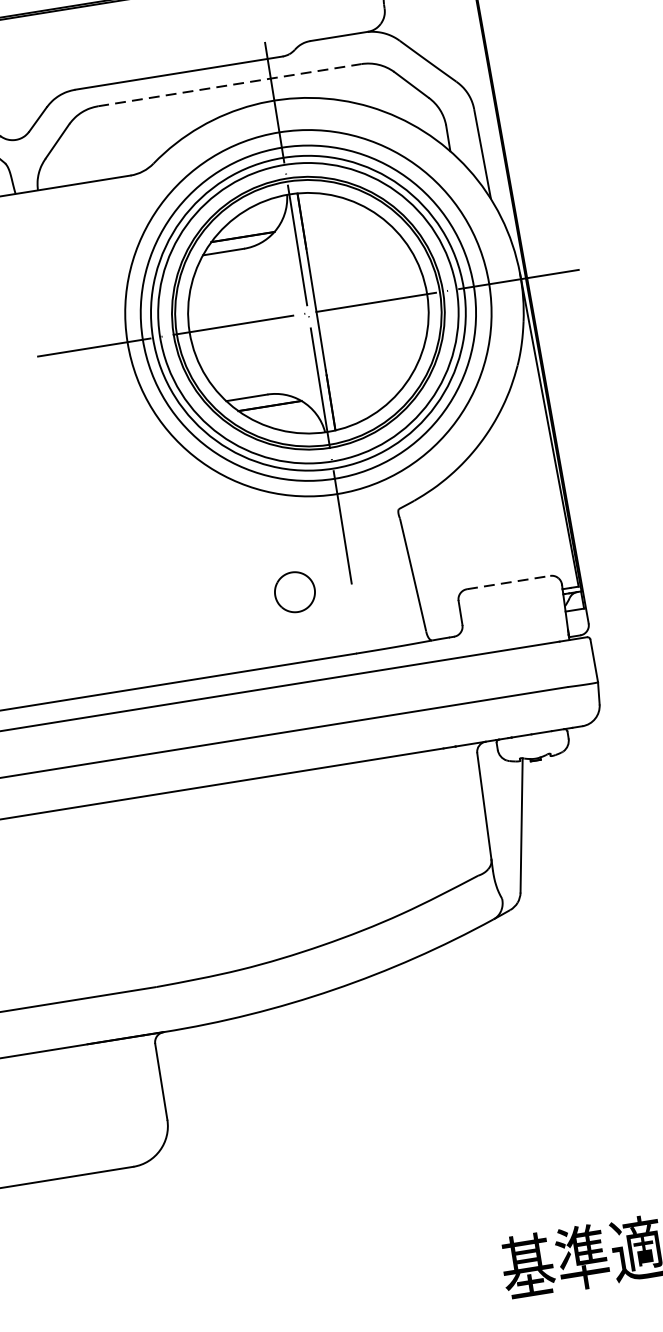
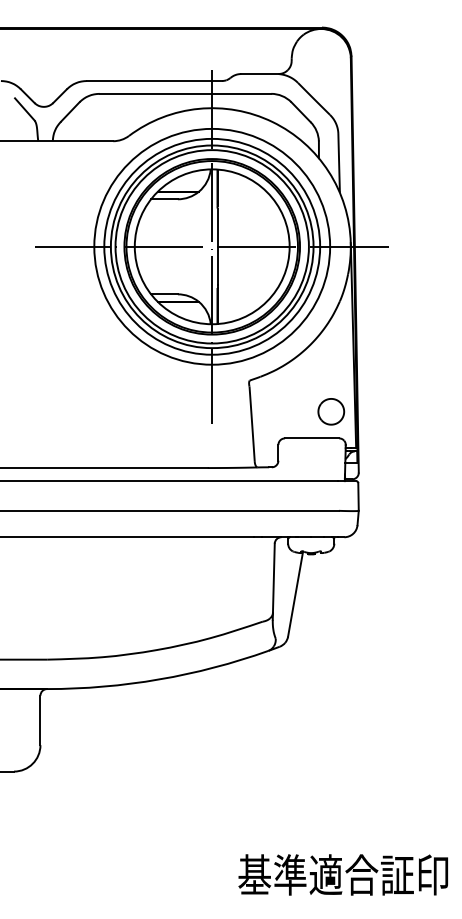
line: (229, 84) -> (185, 93), dashed -> solid
line: (509, 582) -> (312, 438), dashed -> solid
part: (295, 591) -> (331, 411), moved

